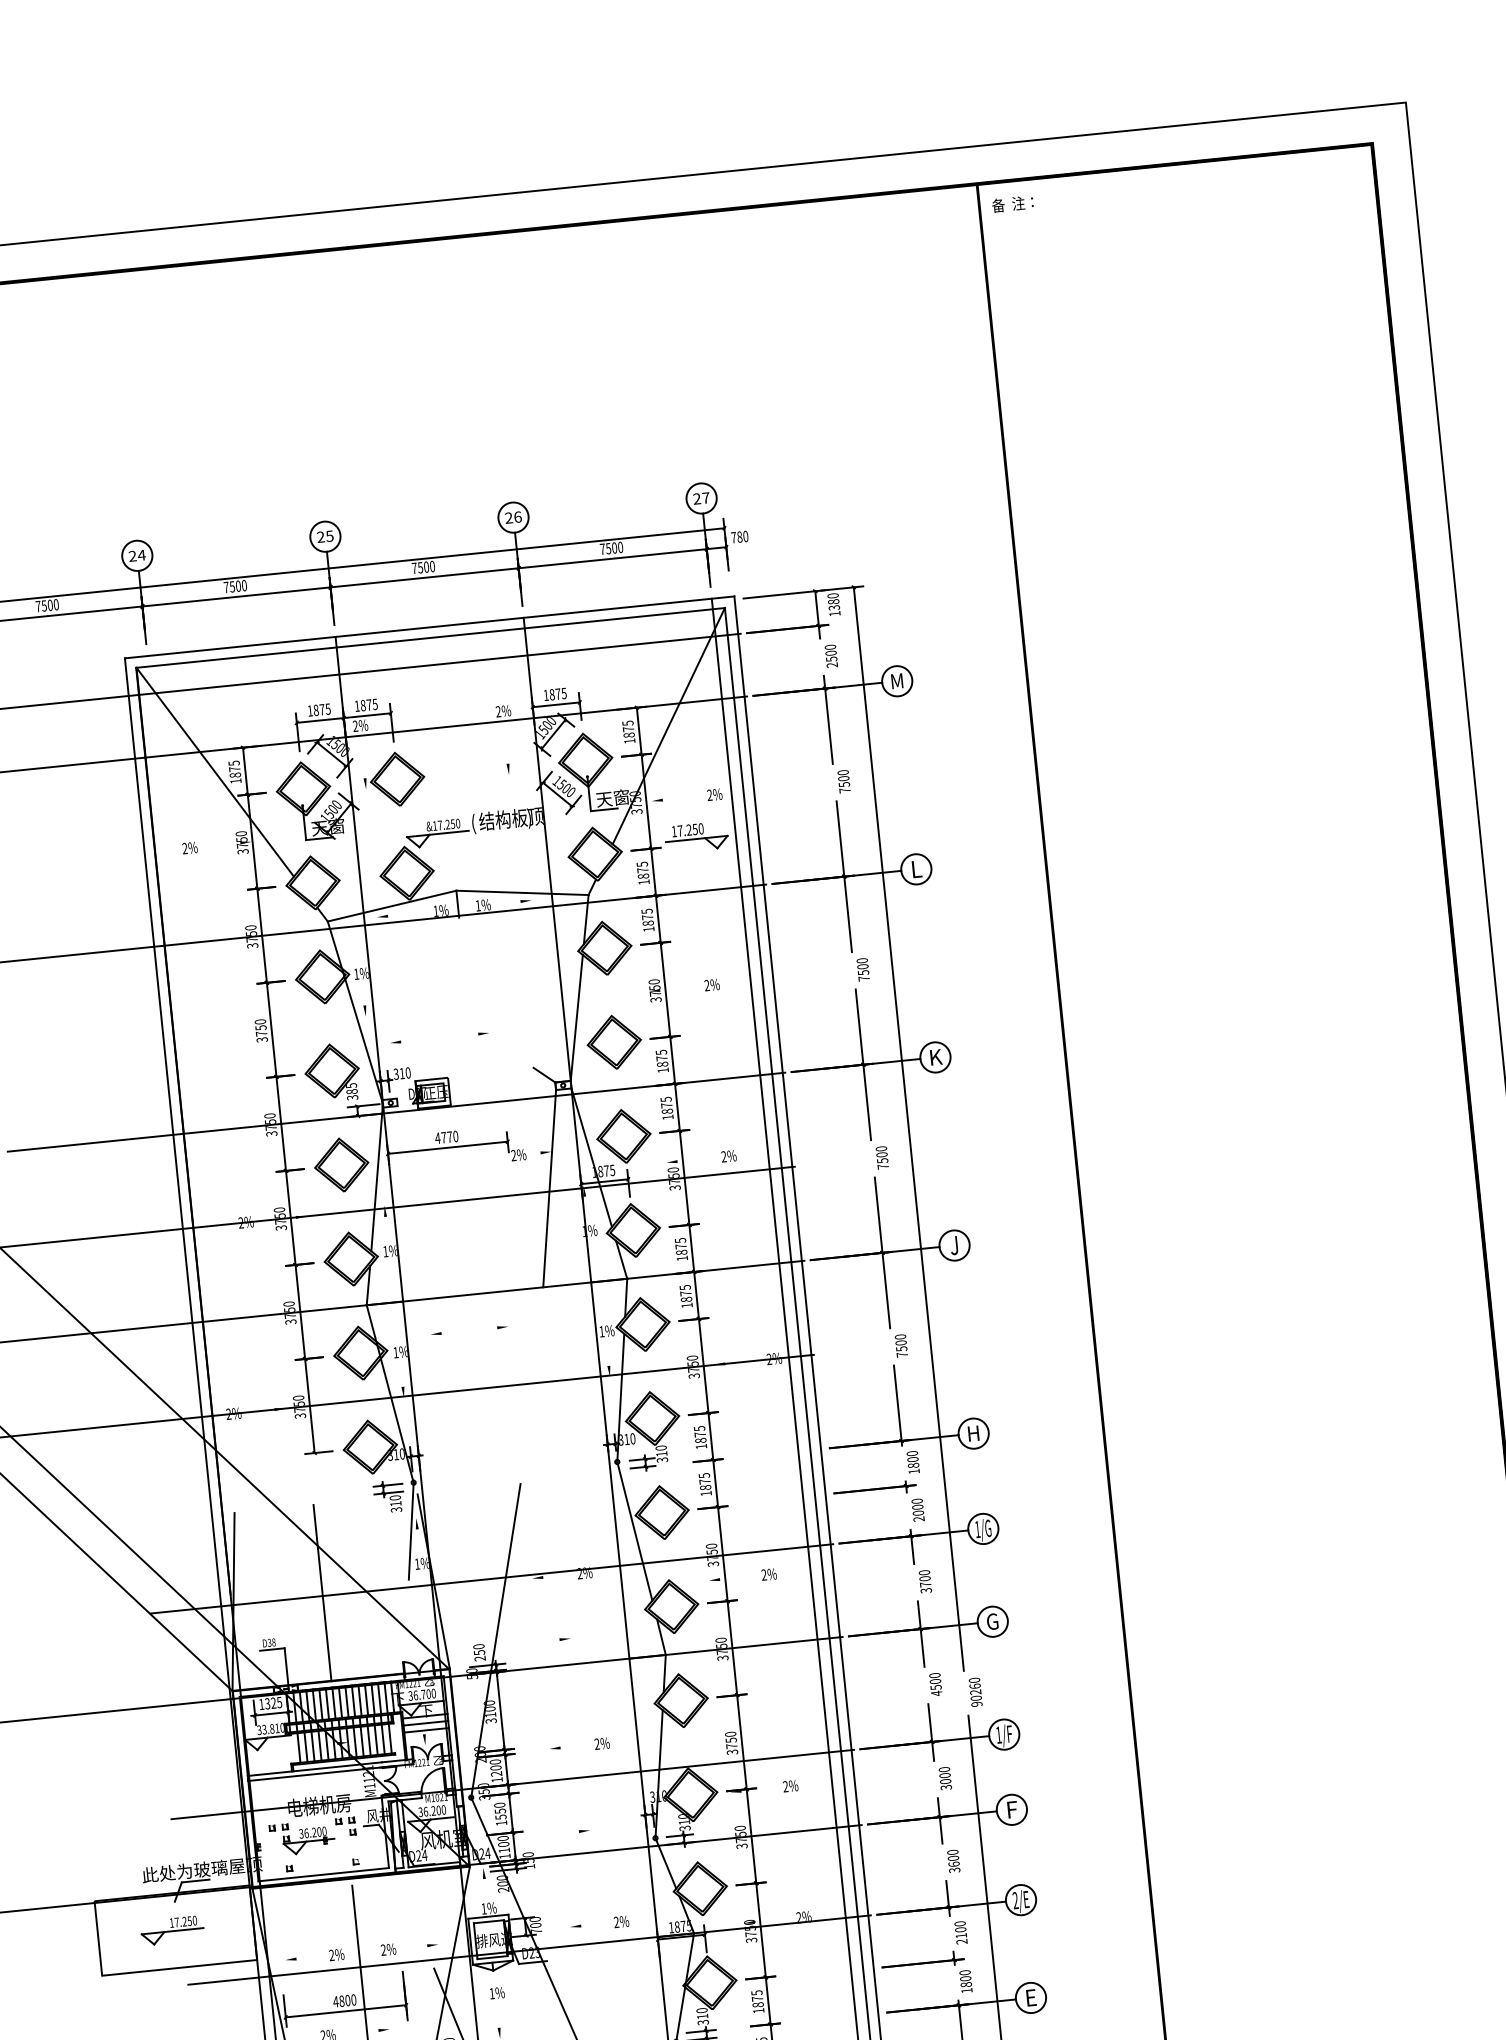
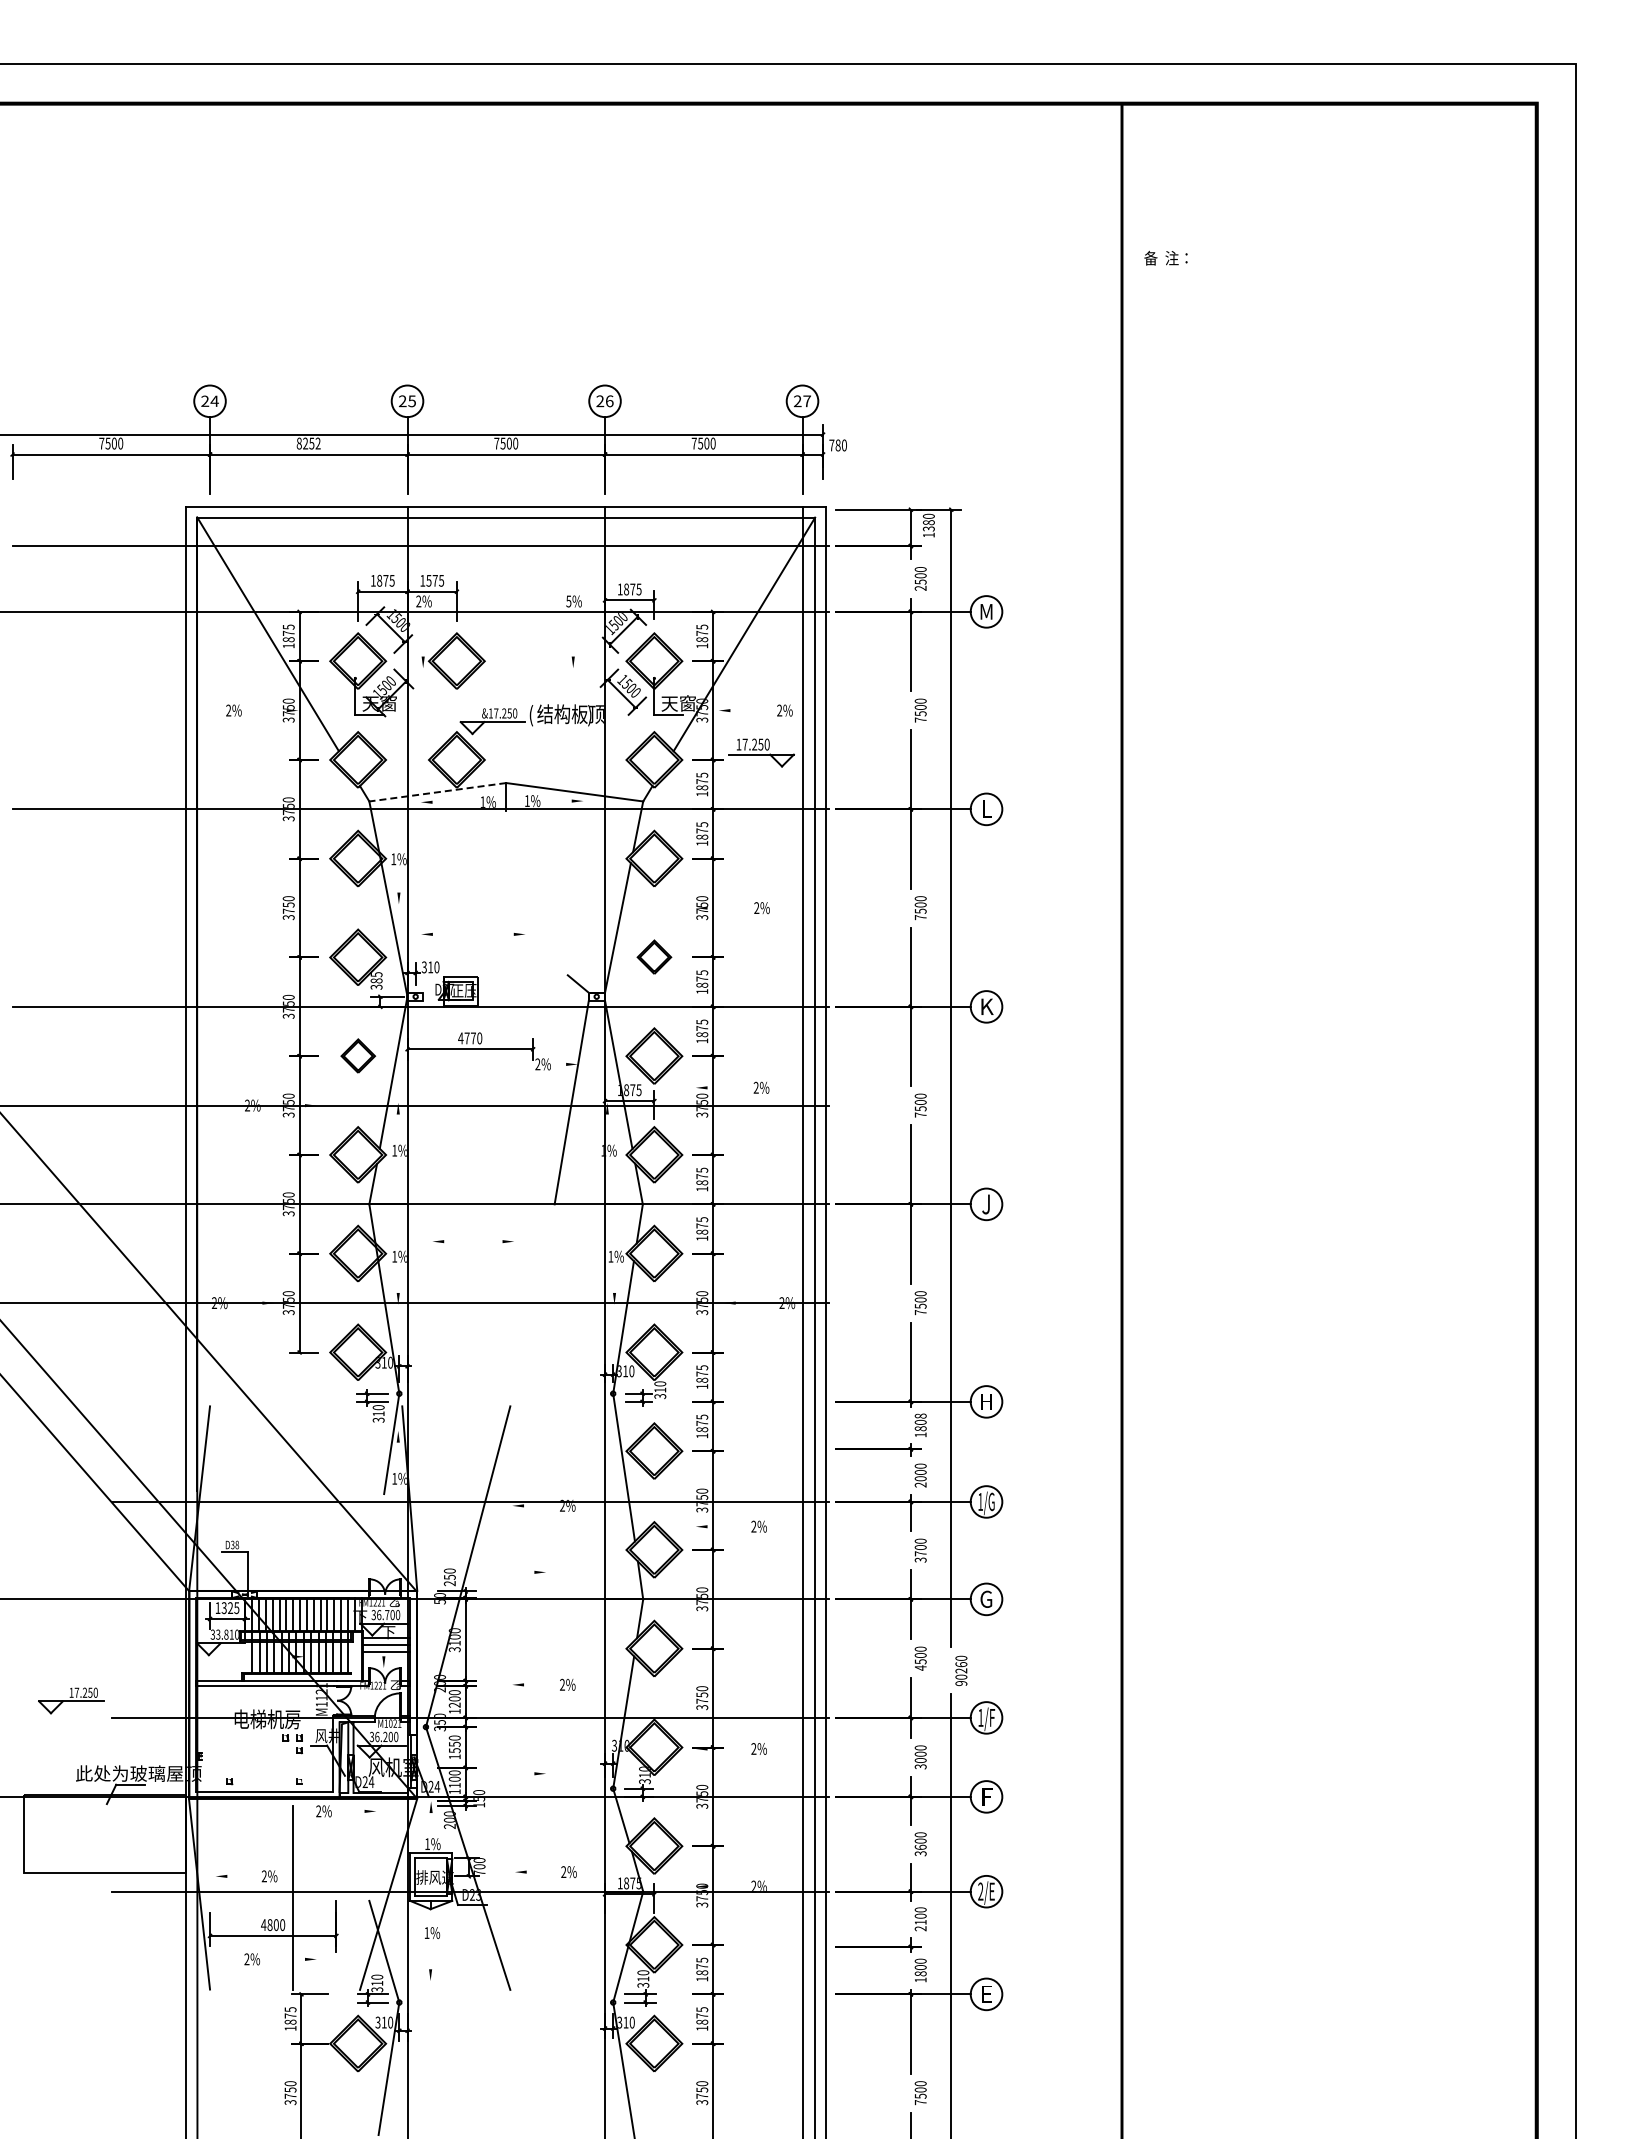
text: (1012, 203) -> (1165, 257), moved
text: (235, 586) -> (308, 443), 7500 -> 8252
text: (362, 705) -> (428, 580), 1875 -> 1575
text: (498, 711) -> (568, 601), 2%%% -> 5%%%
line: (391, 906) -> (437, 792), solid -> dashed
part: (614, 1041) -> (654, 956), size x0.6
part: (342, 1164) -> (358, 1055), size x0.6
text: (912, 1453) -> (920, 1415), 1800 -> 1808
line: (322, 1592) -> (292, 1498), removed
part: (301, 1838) -> (245, 1751), removed
part: (172, 1930) -> (71, 1700), moved
text: (409, 1947) -> (345, 1811), moved

